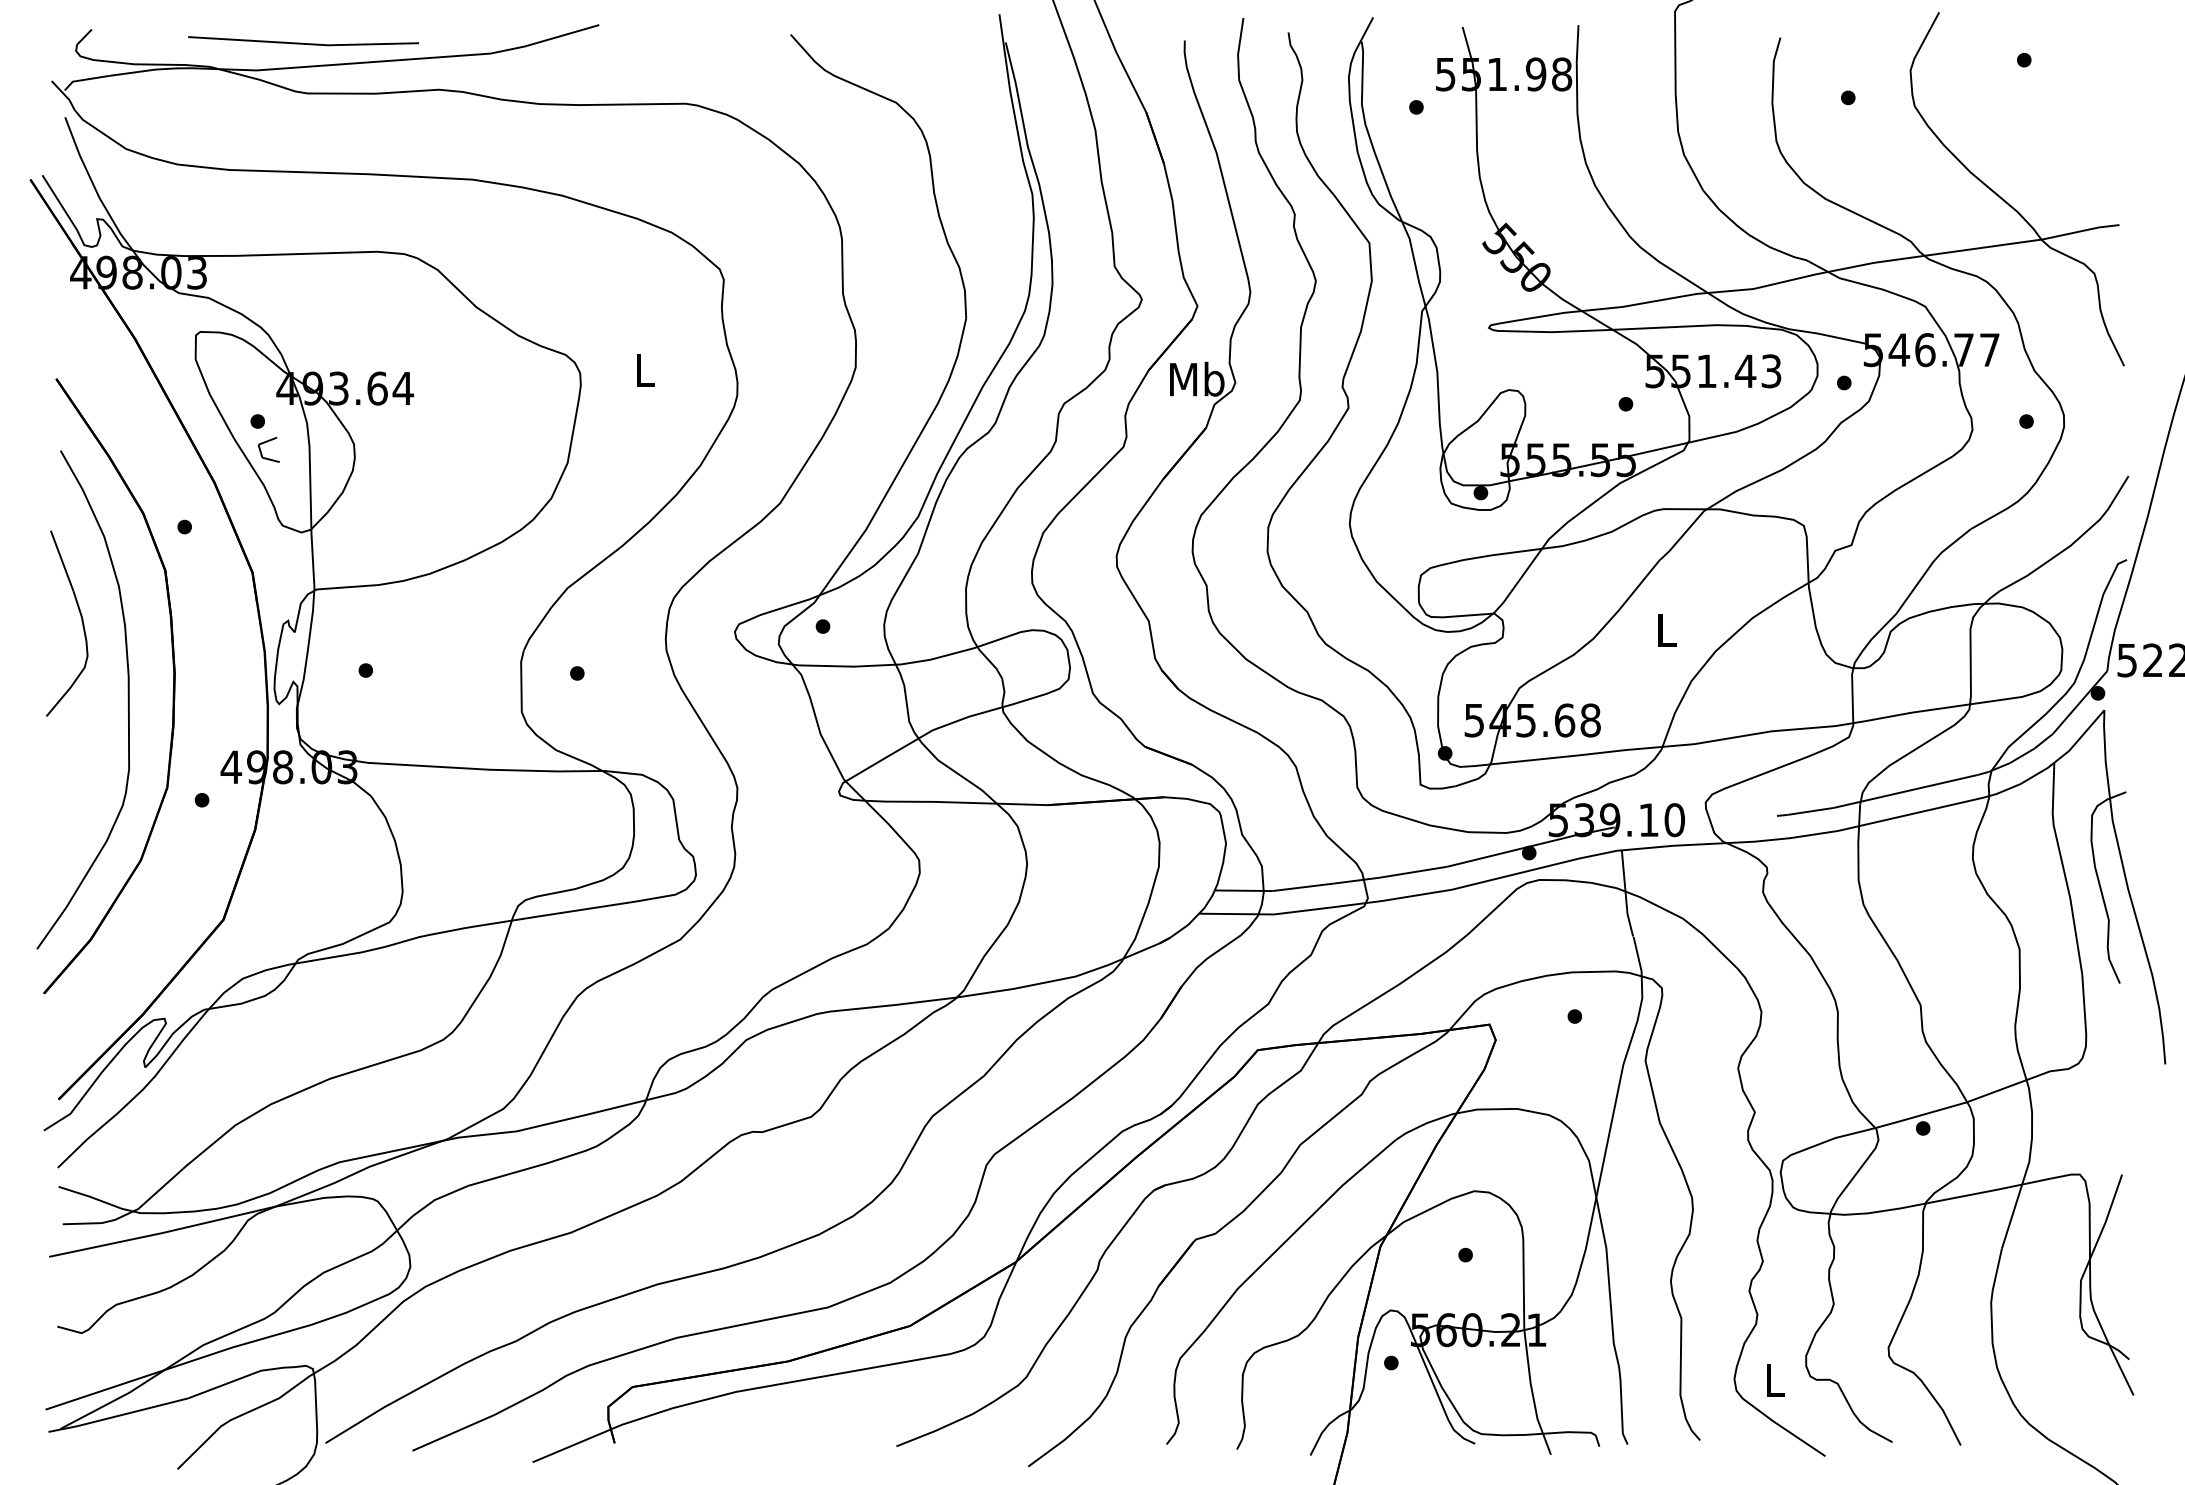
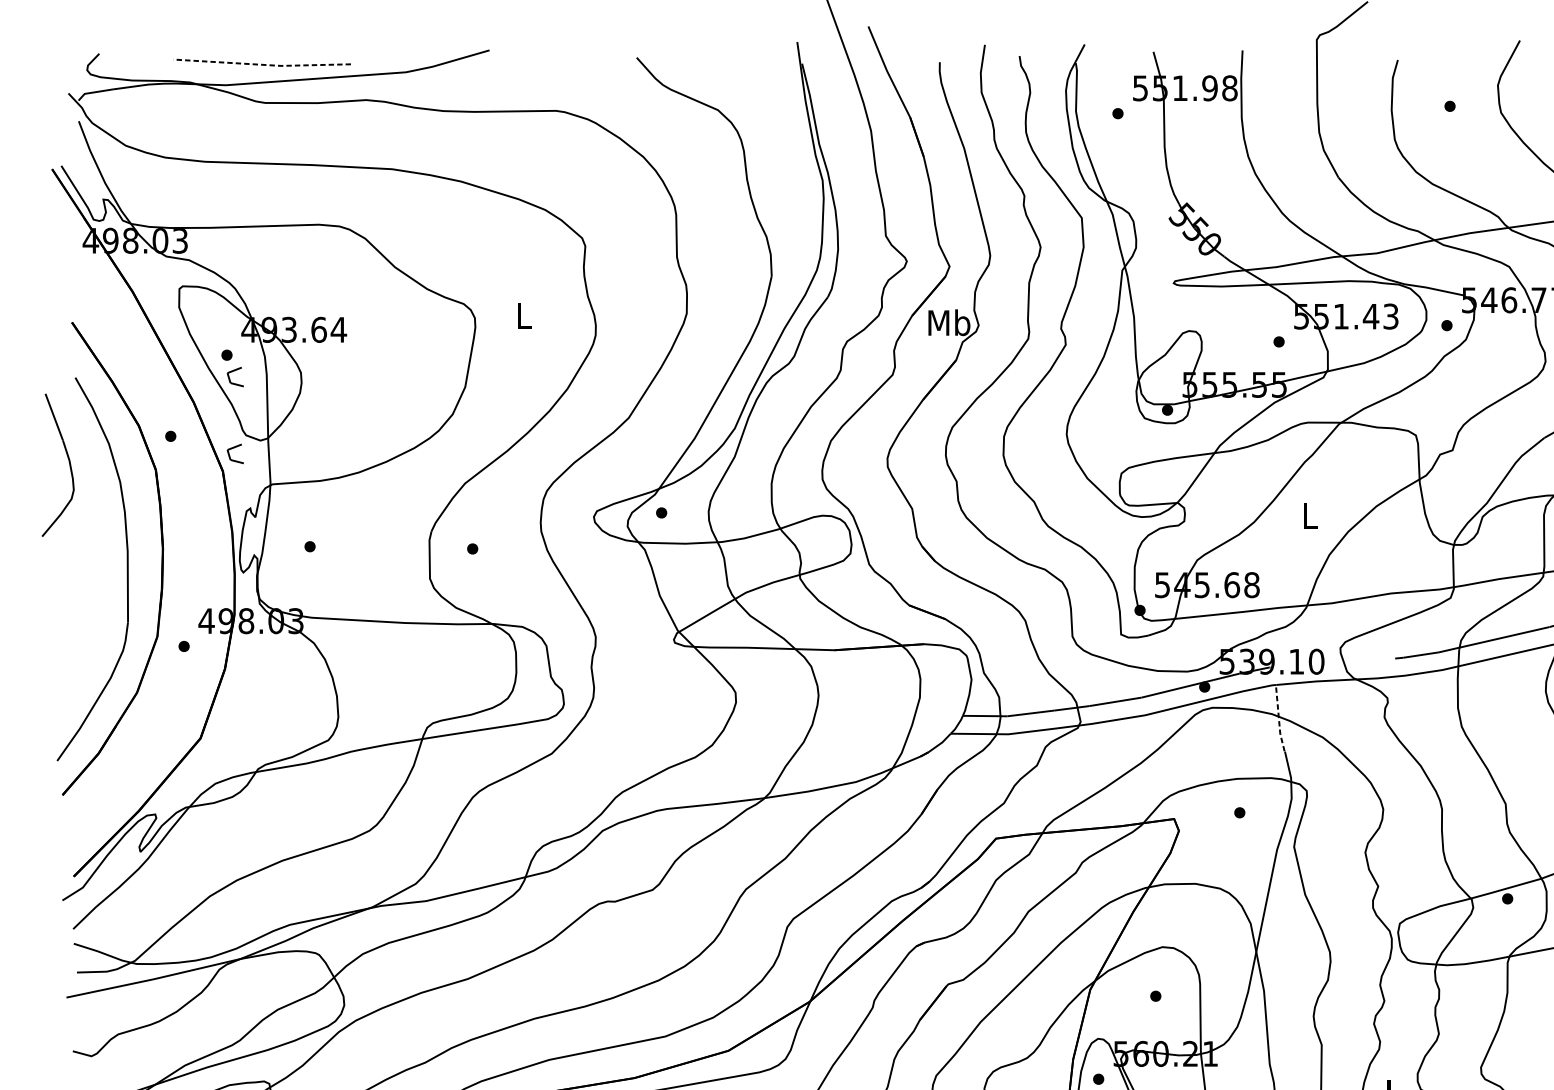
line: (304, 43) -> (262, 64), solid -> dashed
line: (267, 542) -> (234, 448), added
part: (81, 621) -> (69, 463), moved
line: (1625, 894) -> (1278, 718), solid -> dashed

